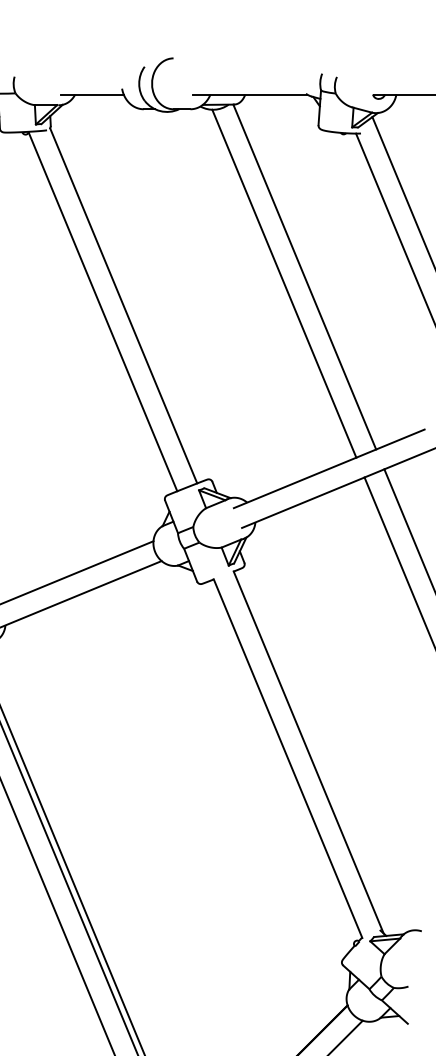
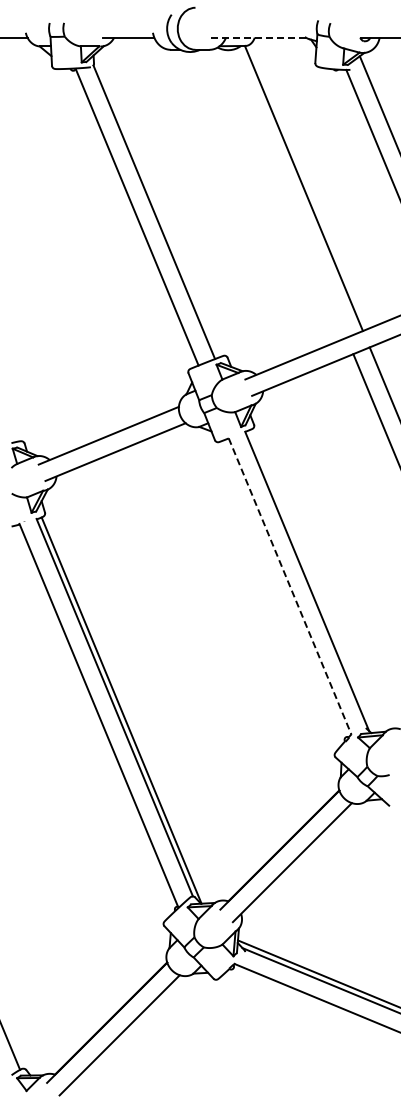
line: (250, 94) -> (259, 37), solid -> dashed
line: (283, 283) -> (286, 193), removed
line: (288, 759) -> (290, 587), solid -> dashed

